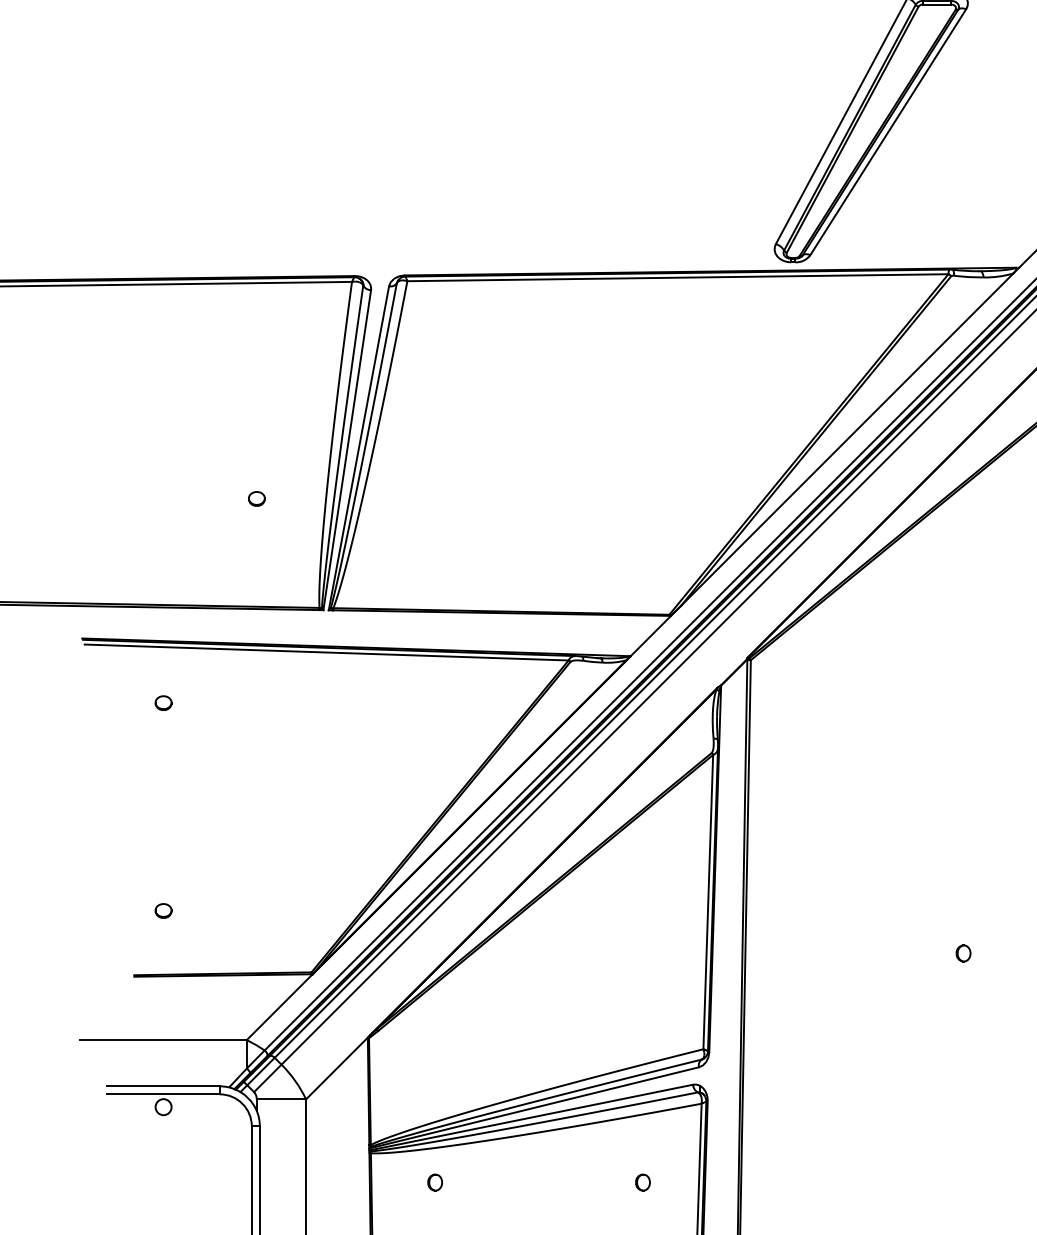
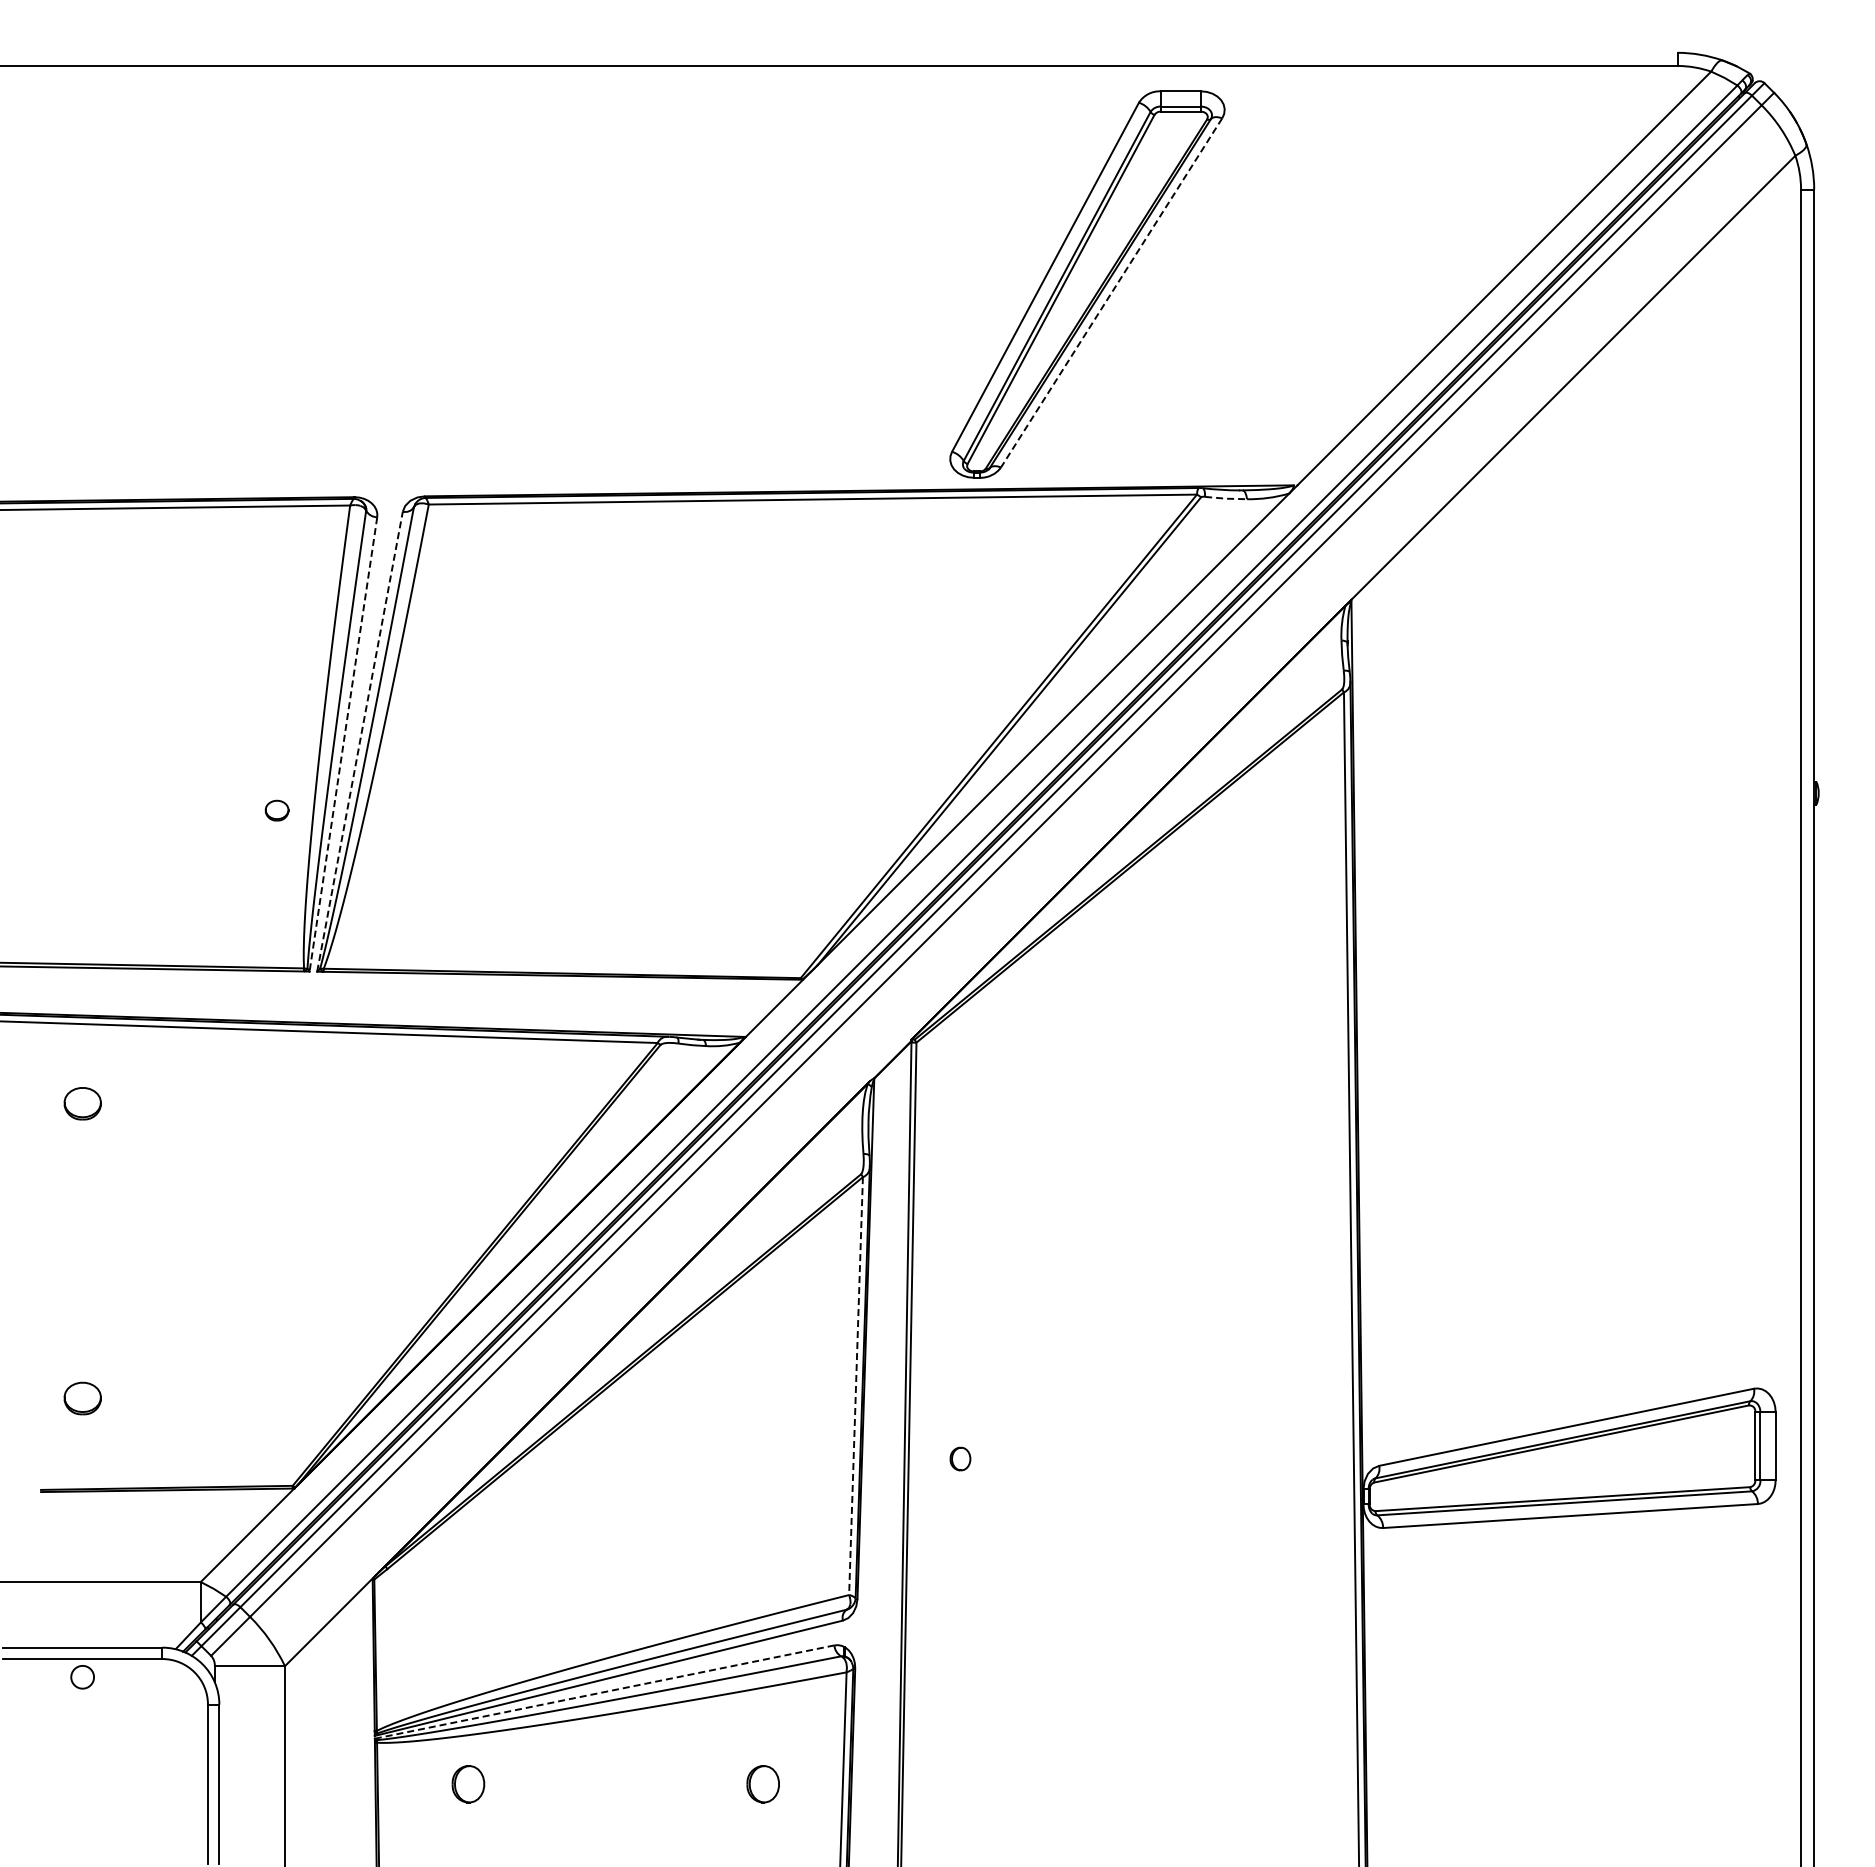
line: (888, 131) -> (1111, 292), solid -> dashed
line: (969, 276) -> (1226, 498), solid -> dashed
line: (359, 448) -> (360, 741), solid -> dashed
line: (347, 450) -> (343, 744), solid -> dashed
part: (256, 498) -> (276, 810), moved
part: (163, 703) -> (82, 1103), size x1.6
line: (708, 902) -> (856, 1386), solid -> dashed
part: (163, 910) -> (82, 1398), size x1.6
part: (963, 953) -> (960, 1458), moved
line: (531, 1117) -> (605, 1691), solid -> dashed
part: (434, 1182) -> (467, 1784), size x1.6
part: (643, 1182) -> (763, 1784), size x1.6

